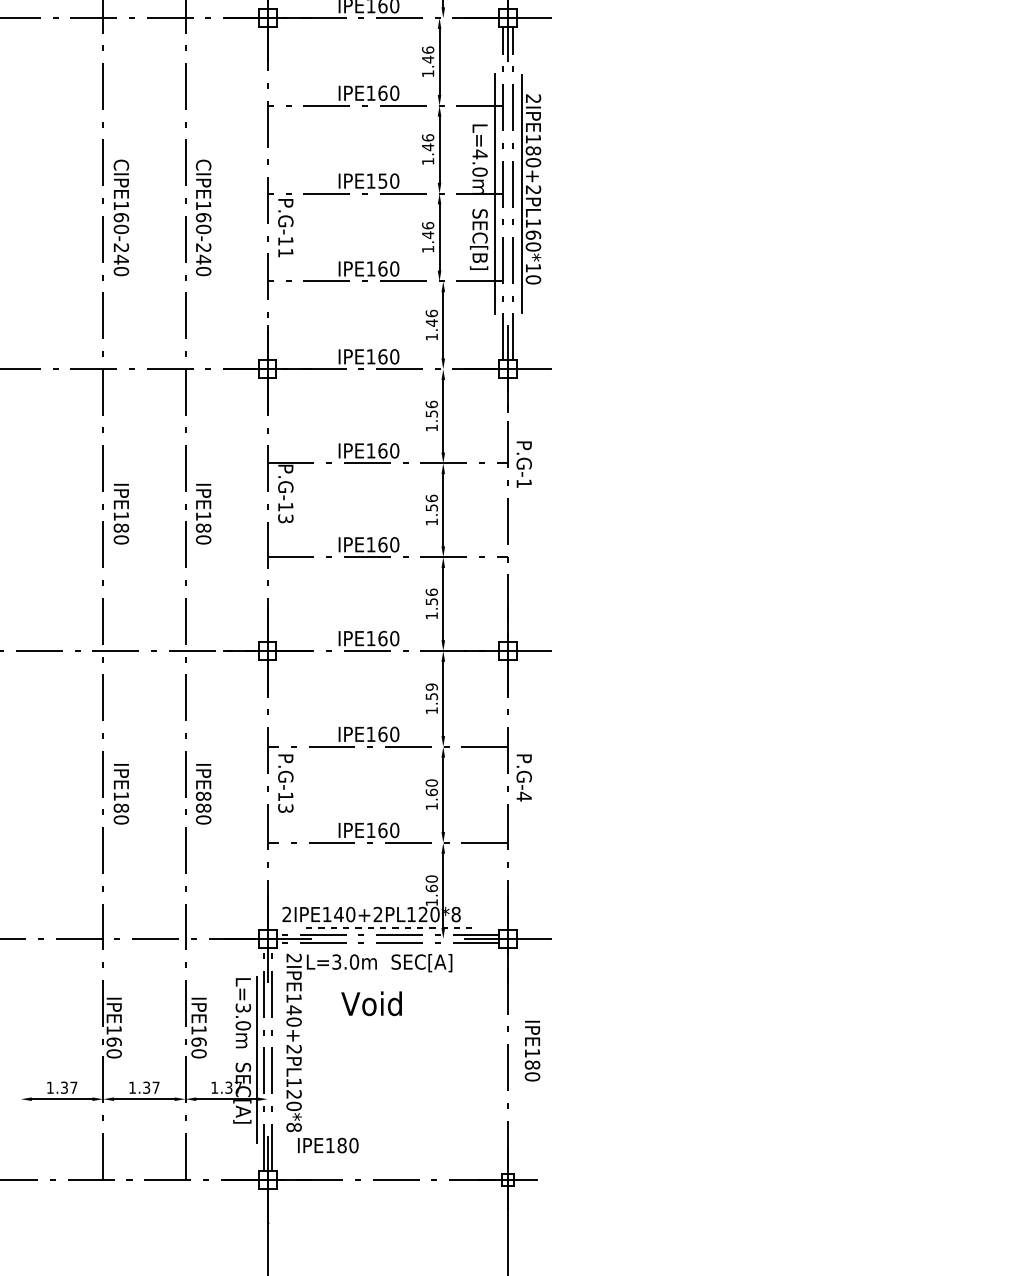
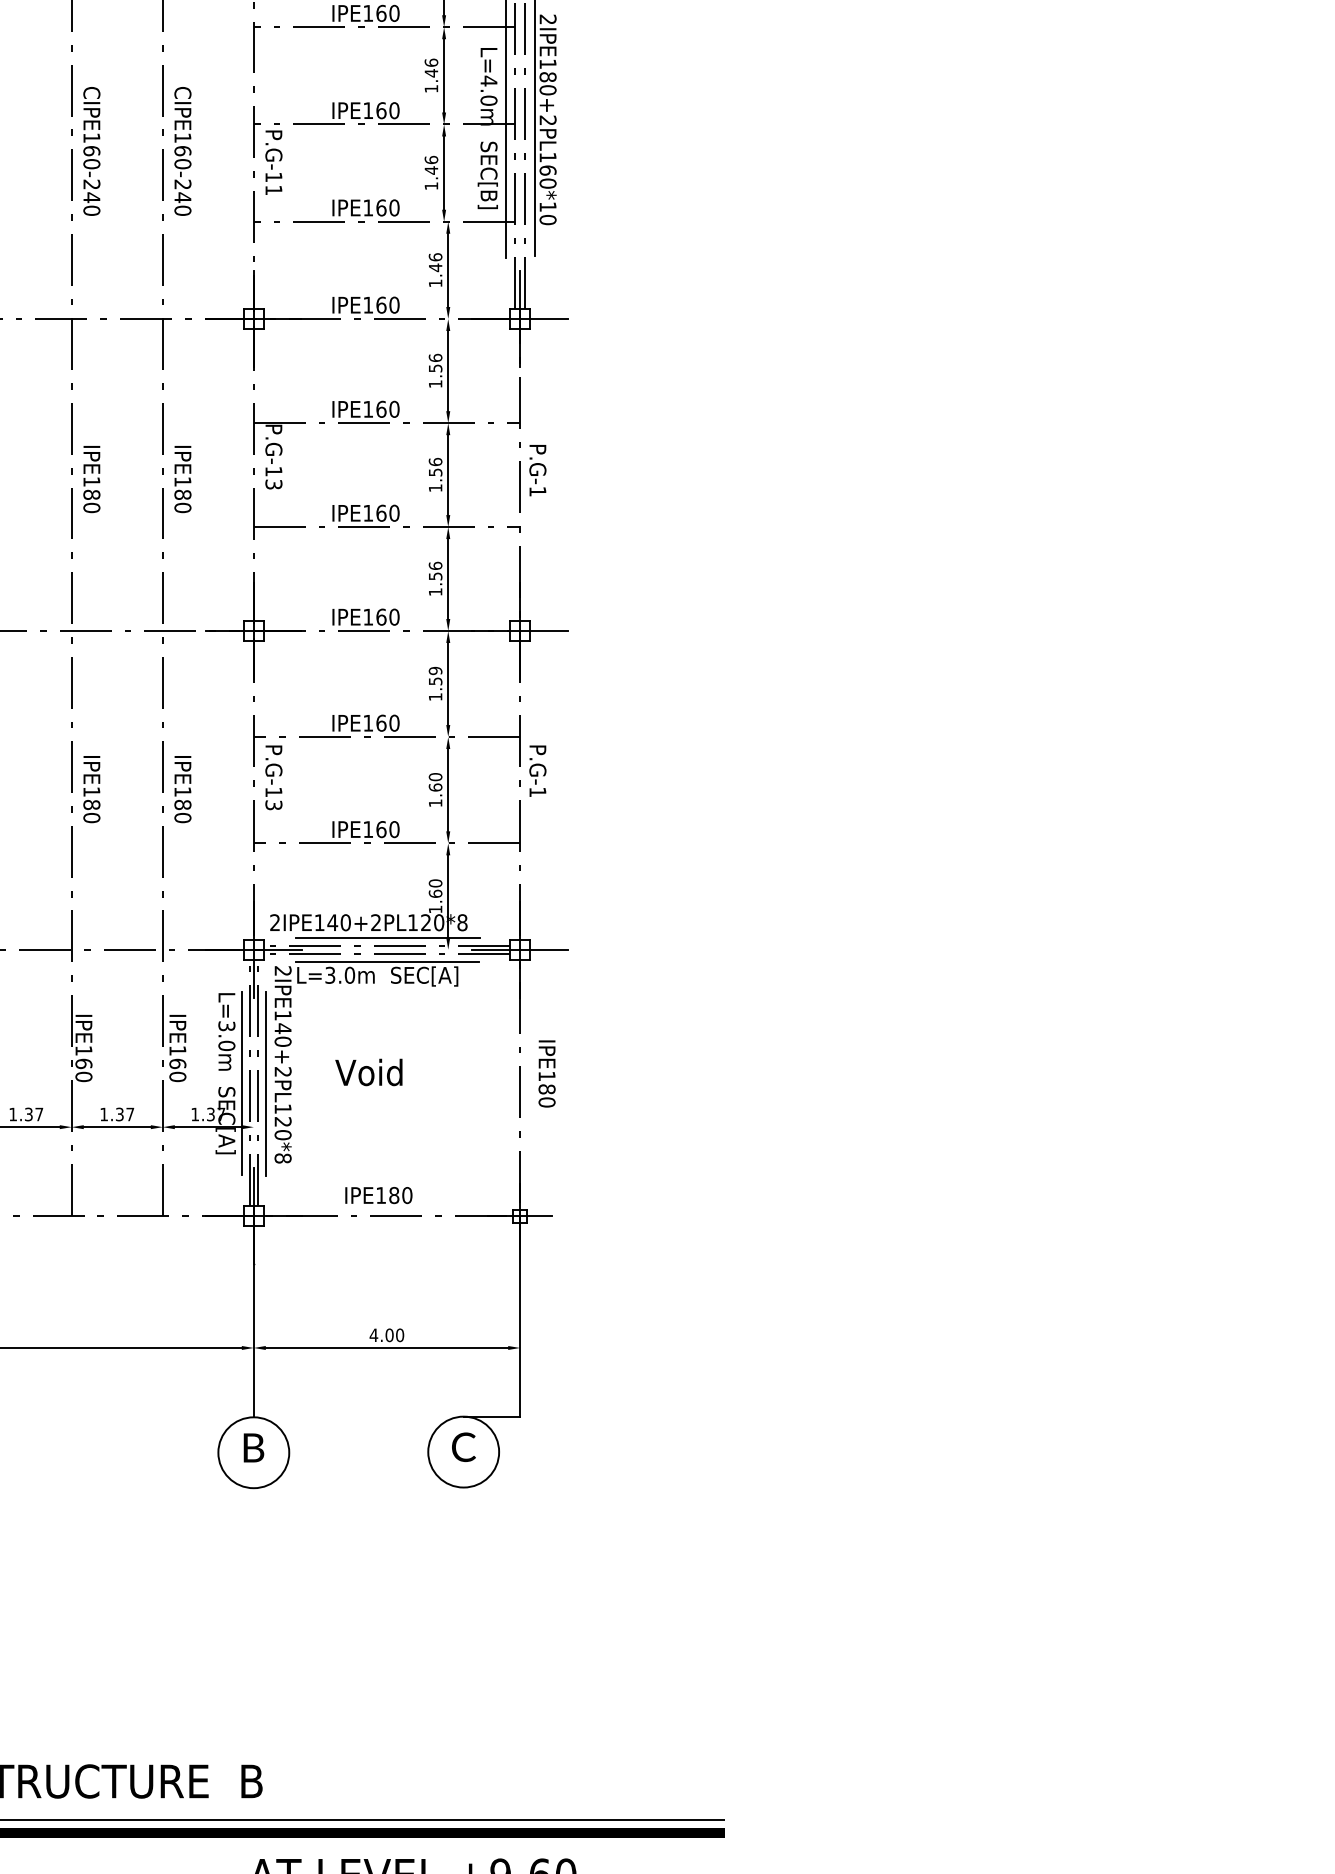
text: (382, 180) -> (381, 110), IPE150 -> IPE160
text: (523, 464) -> (537, 470), moved
text: (203, 796) -> (182, 791), IPE880 -> IPE180
text: (523, 796) -> (537, 791), P.G-4 -> P.G-1
line: (389, 927) -> (388, 937), dashed -> solid
line: (388, 949) -> (387, 961), added
text: (371, 1003) -> (368, 1072), moved
line: (279, 1060) -> (266, 1084), added
text: (327, 1145) -> (378, 1195), moved

